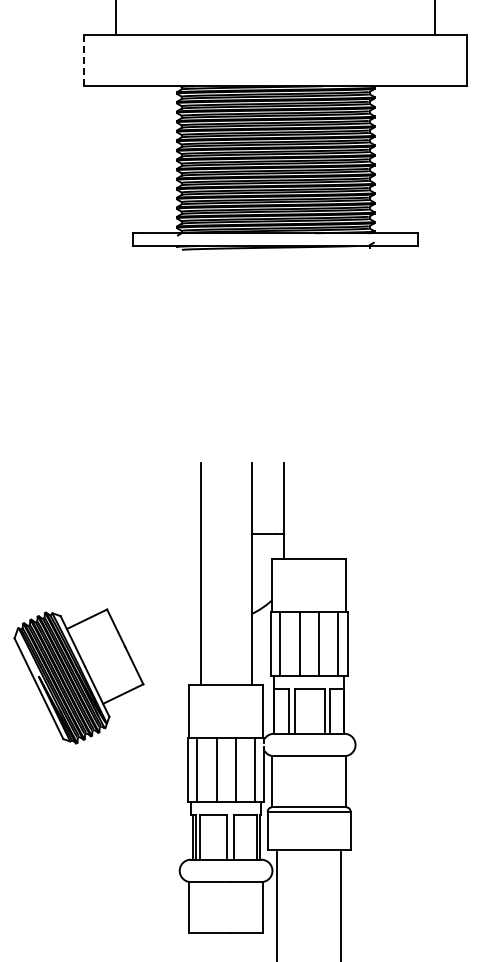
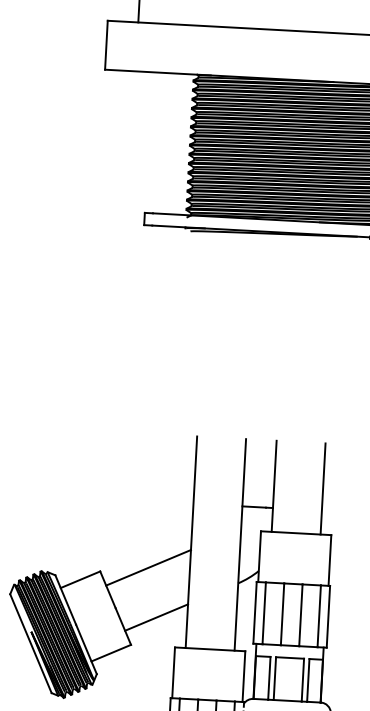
line: (83, 60) -> (106, 45), dashed -> solid
line: (334, 510) -> (322, 488), added
line: (157, 602) -> (148, 567), added
line: (168, 653) -> (156, 616), added

